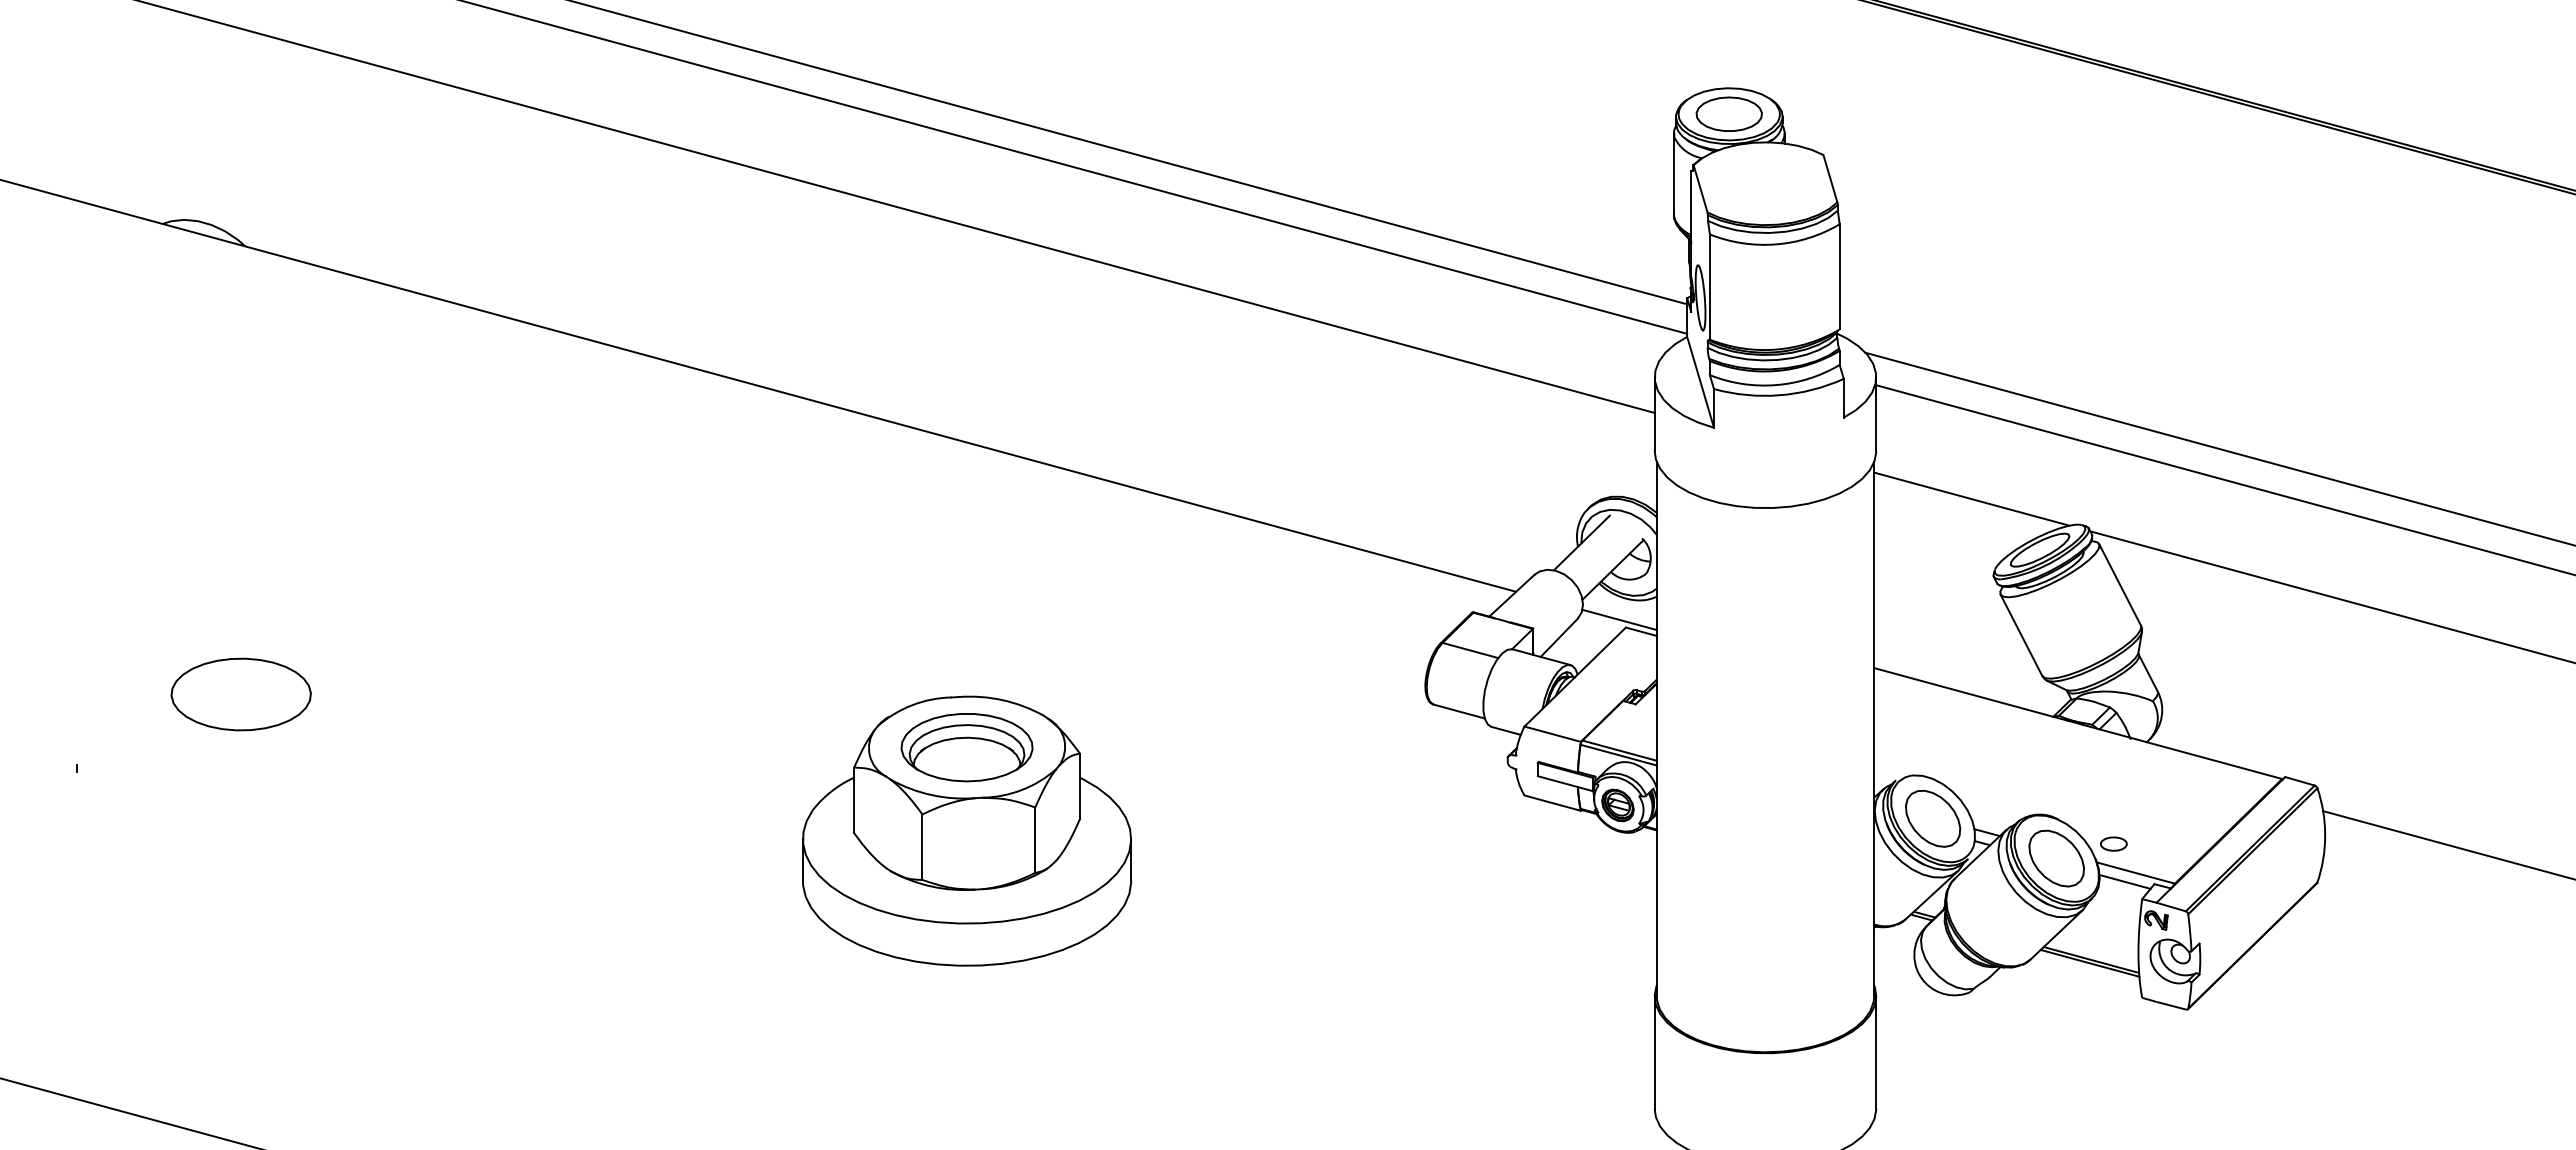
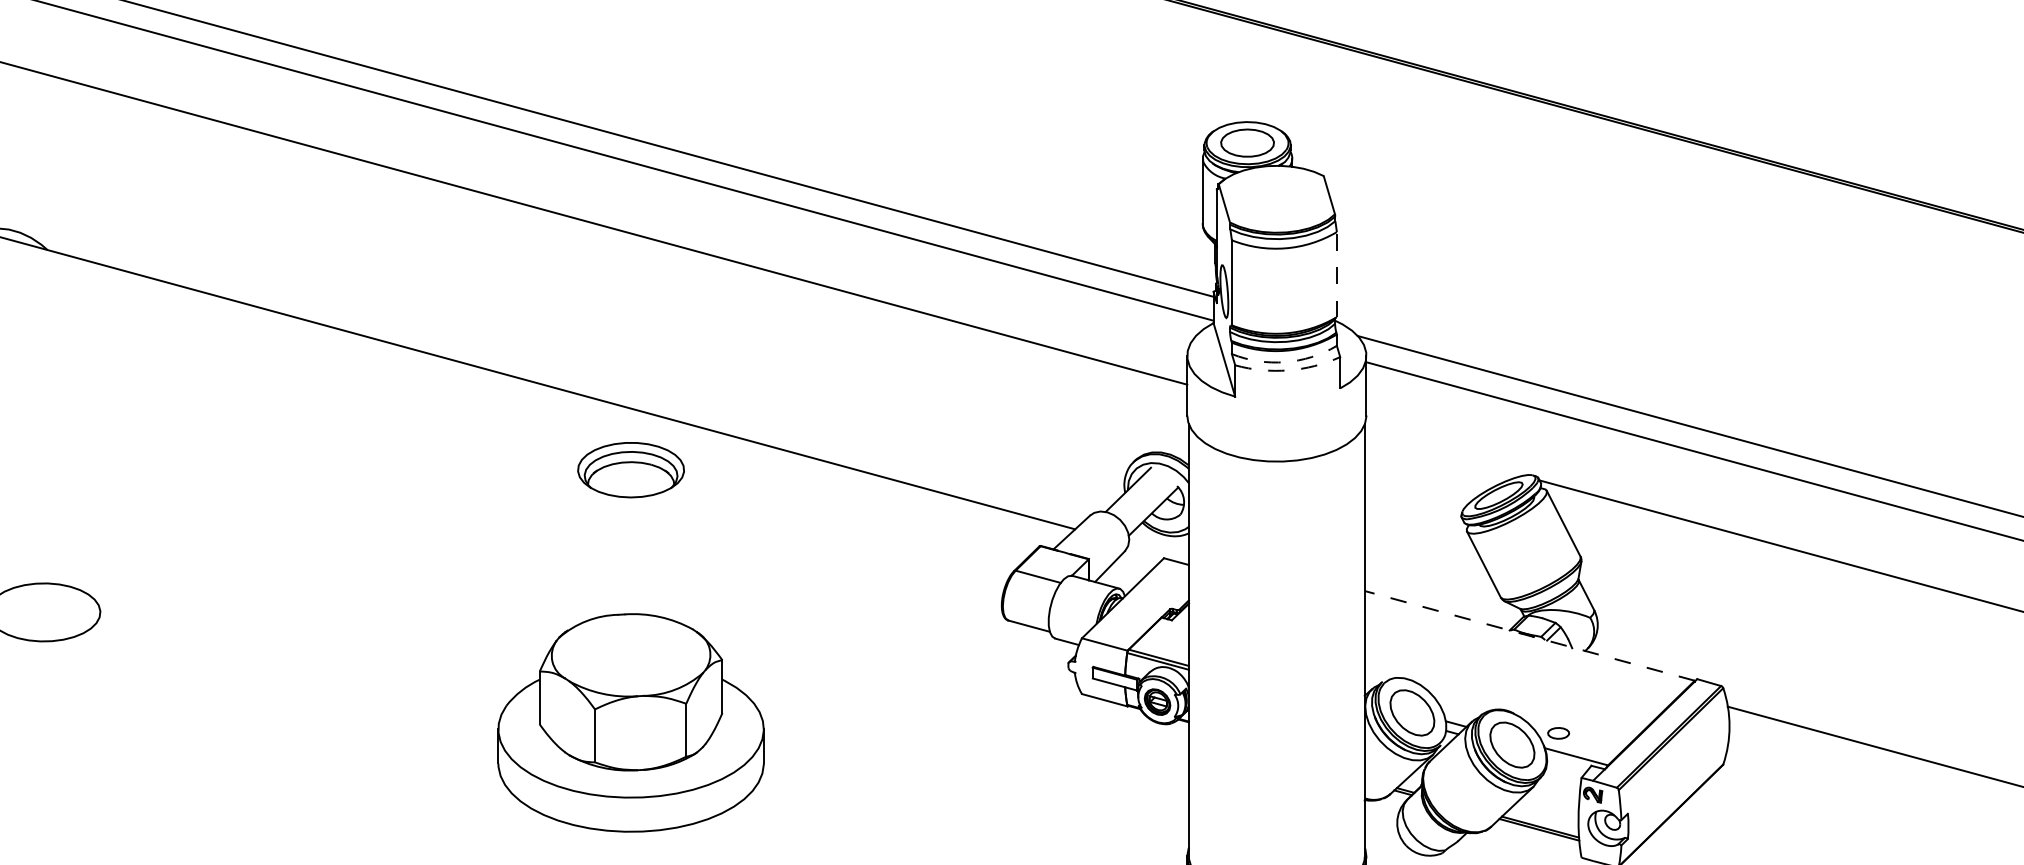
line: (1839, 276) -> (1336, 274), solid -> dashed
arc: (1775, 385) -> (1284, 362), solid -> dashed
arc: (1779, 395) -> (1288, 370), solid -> dashed
line: (1971, 498) -> (1443, 453), removed
line: (1619, 619) -> (1158, 551), removed
line: (2077, 723) -> (1529, 635), solid -> dashed
part: (966, 747) -> (630, 470), moved
line: (2124, 881) -> (1567, 763), removed

